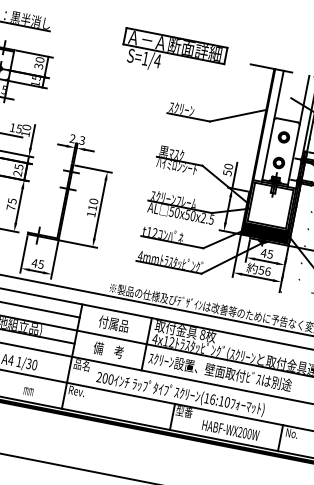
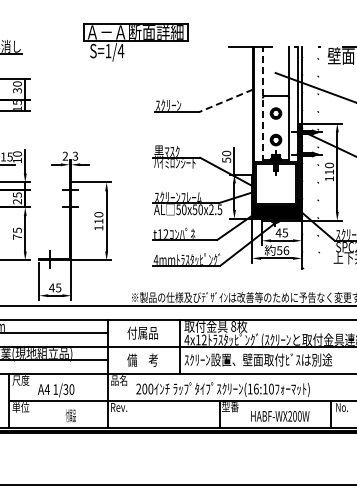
part: (173, 55) -> (135, 42), moved
line: (237, 116) -> (225, 101), solid -> dashed
line: (272, 126) -> (262, 104), solid -> dashed
text: (28, 389) -> (70, 415), mm -> 付属品

